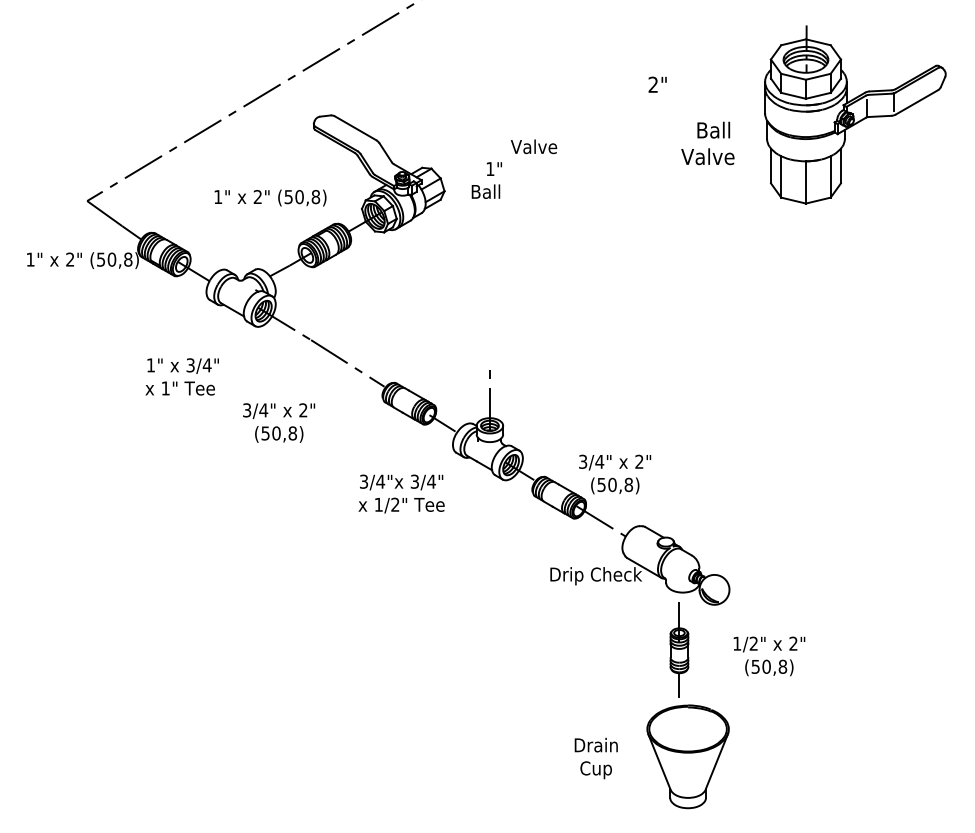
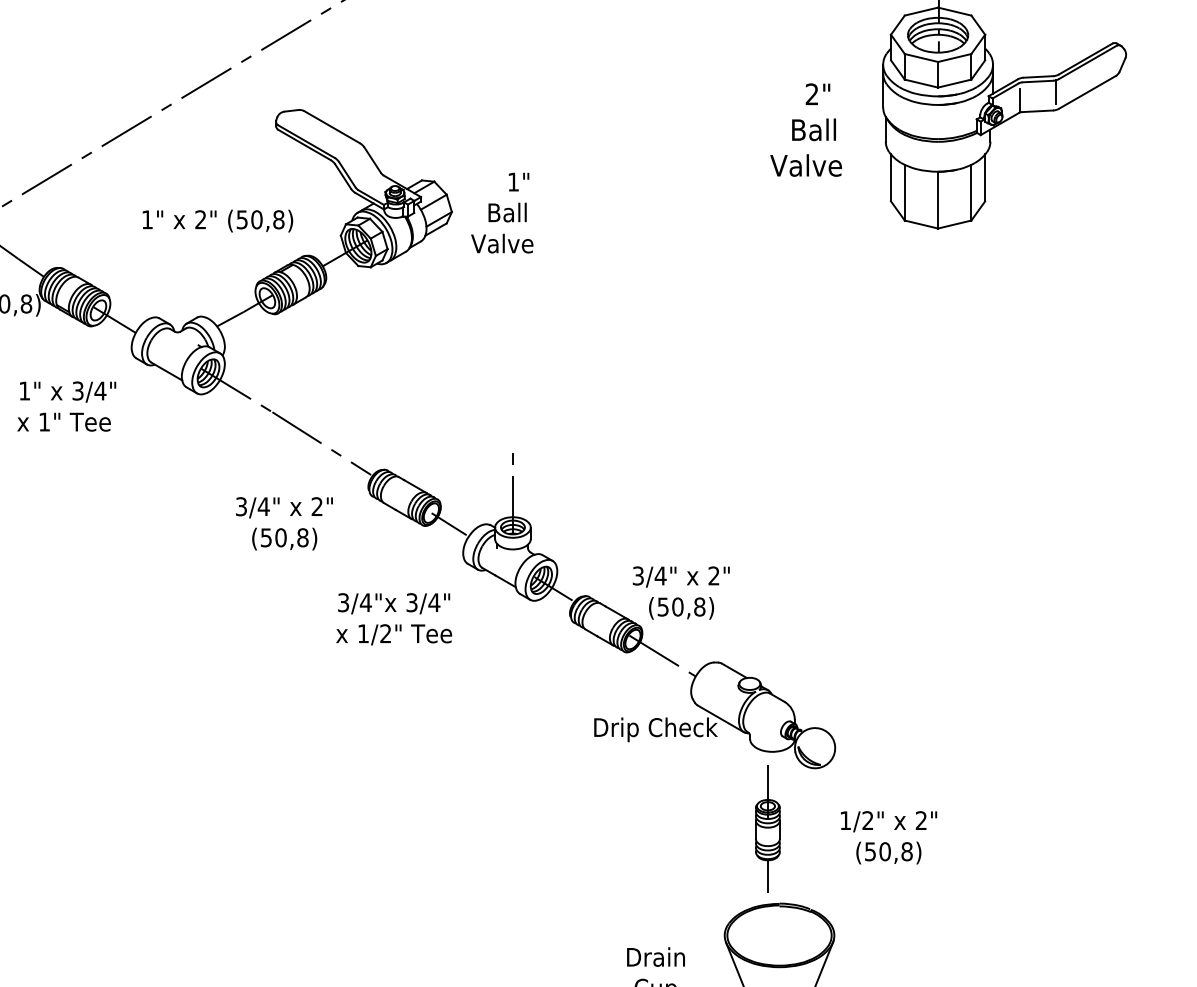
text: (657, 84) -> (817, 93), moved
text: (533, 146) -> (501, 243), moved
text: (181, 376) -> (65, 406), moved
text: (279, 422) -> (285, 523), moved

